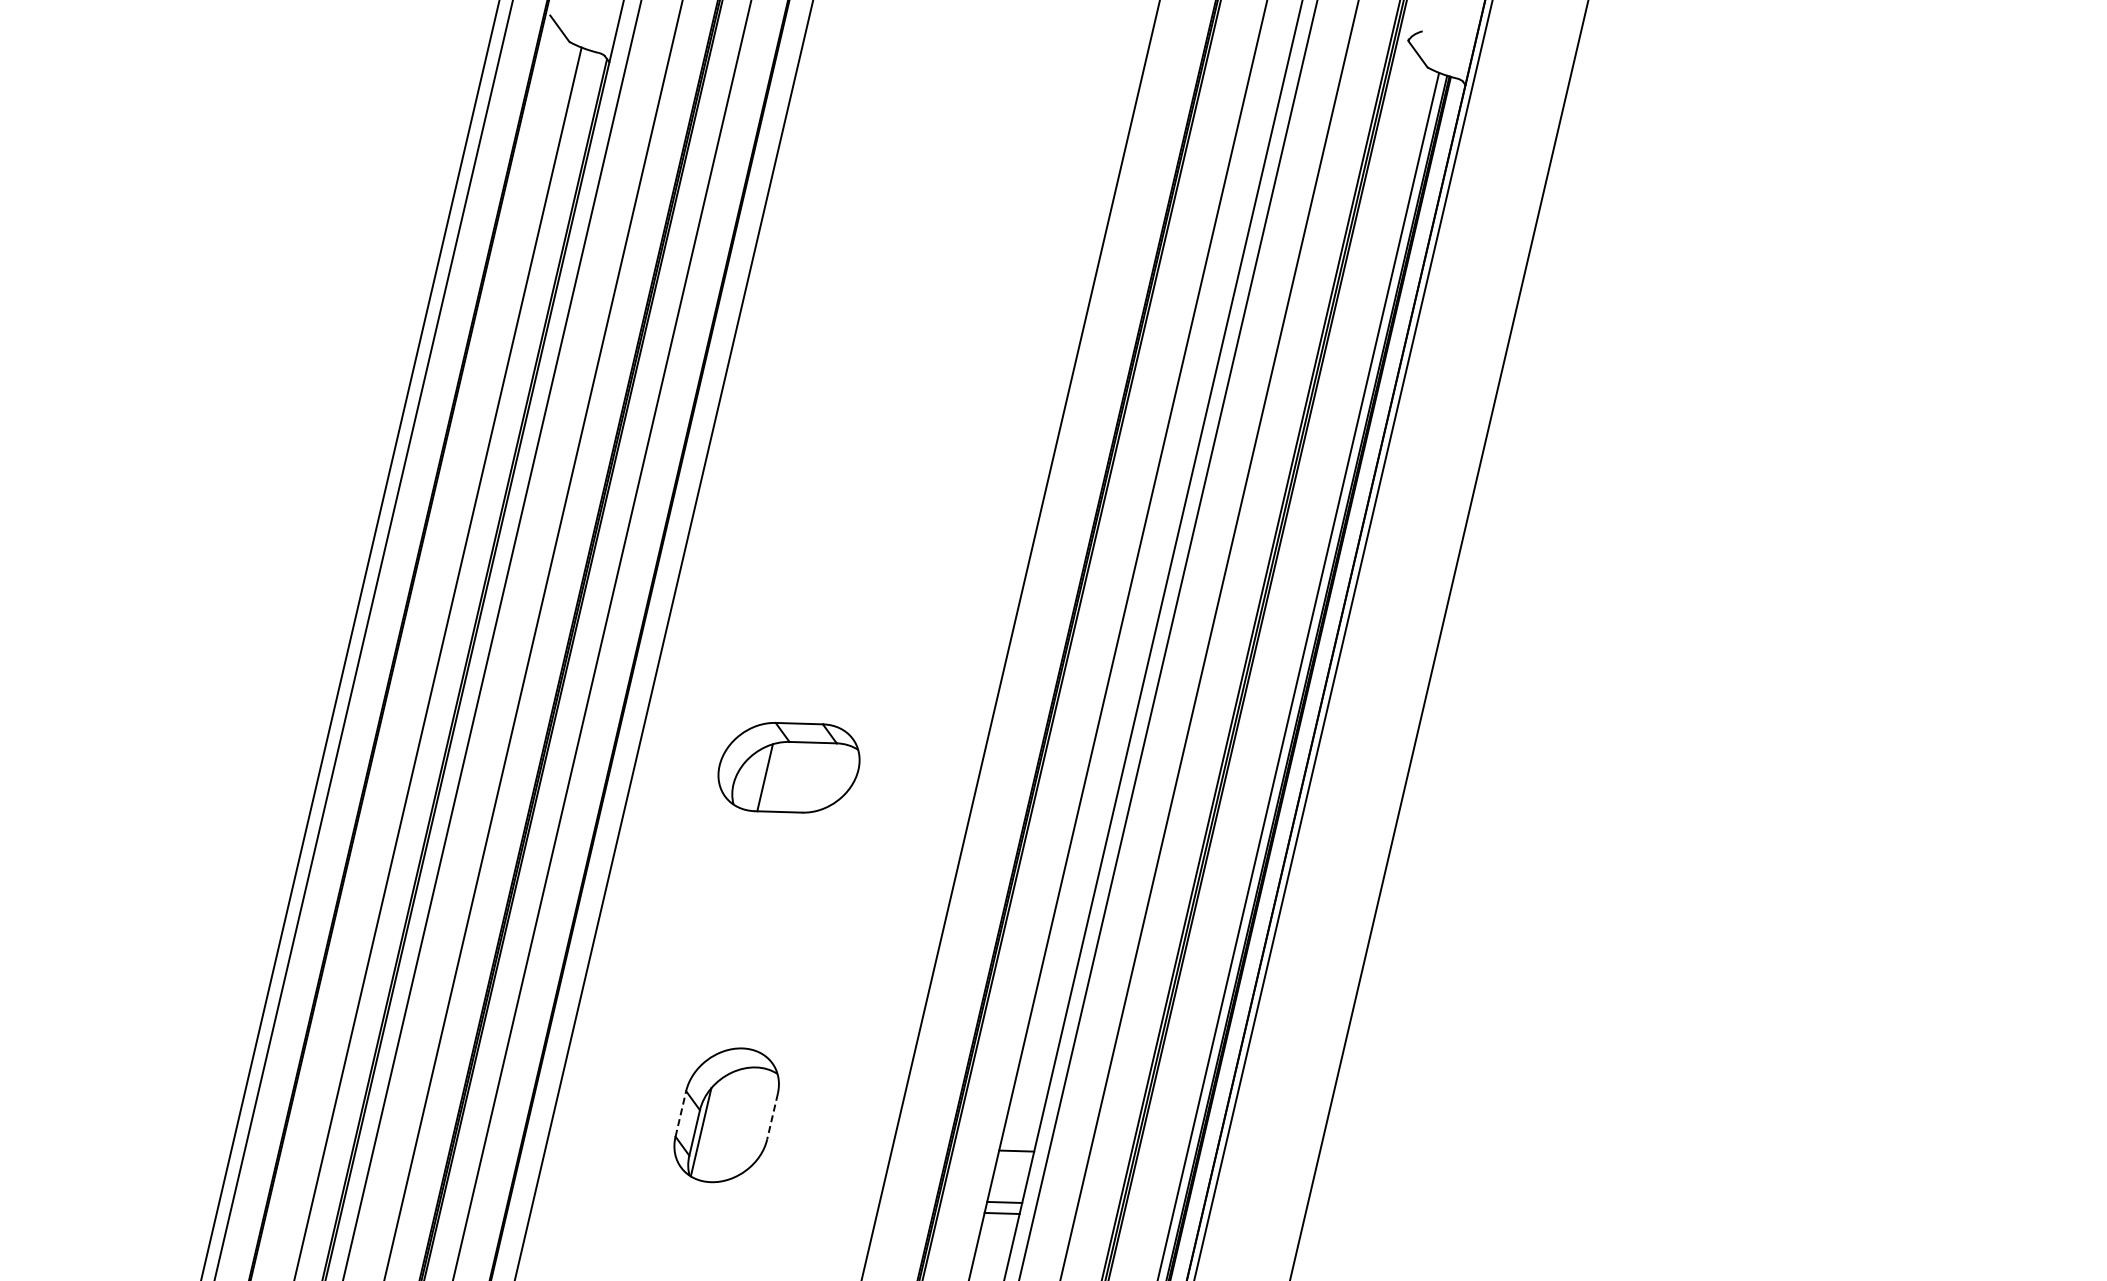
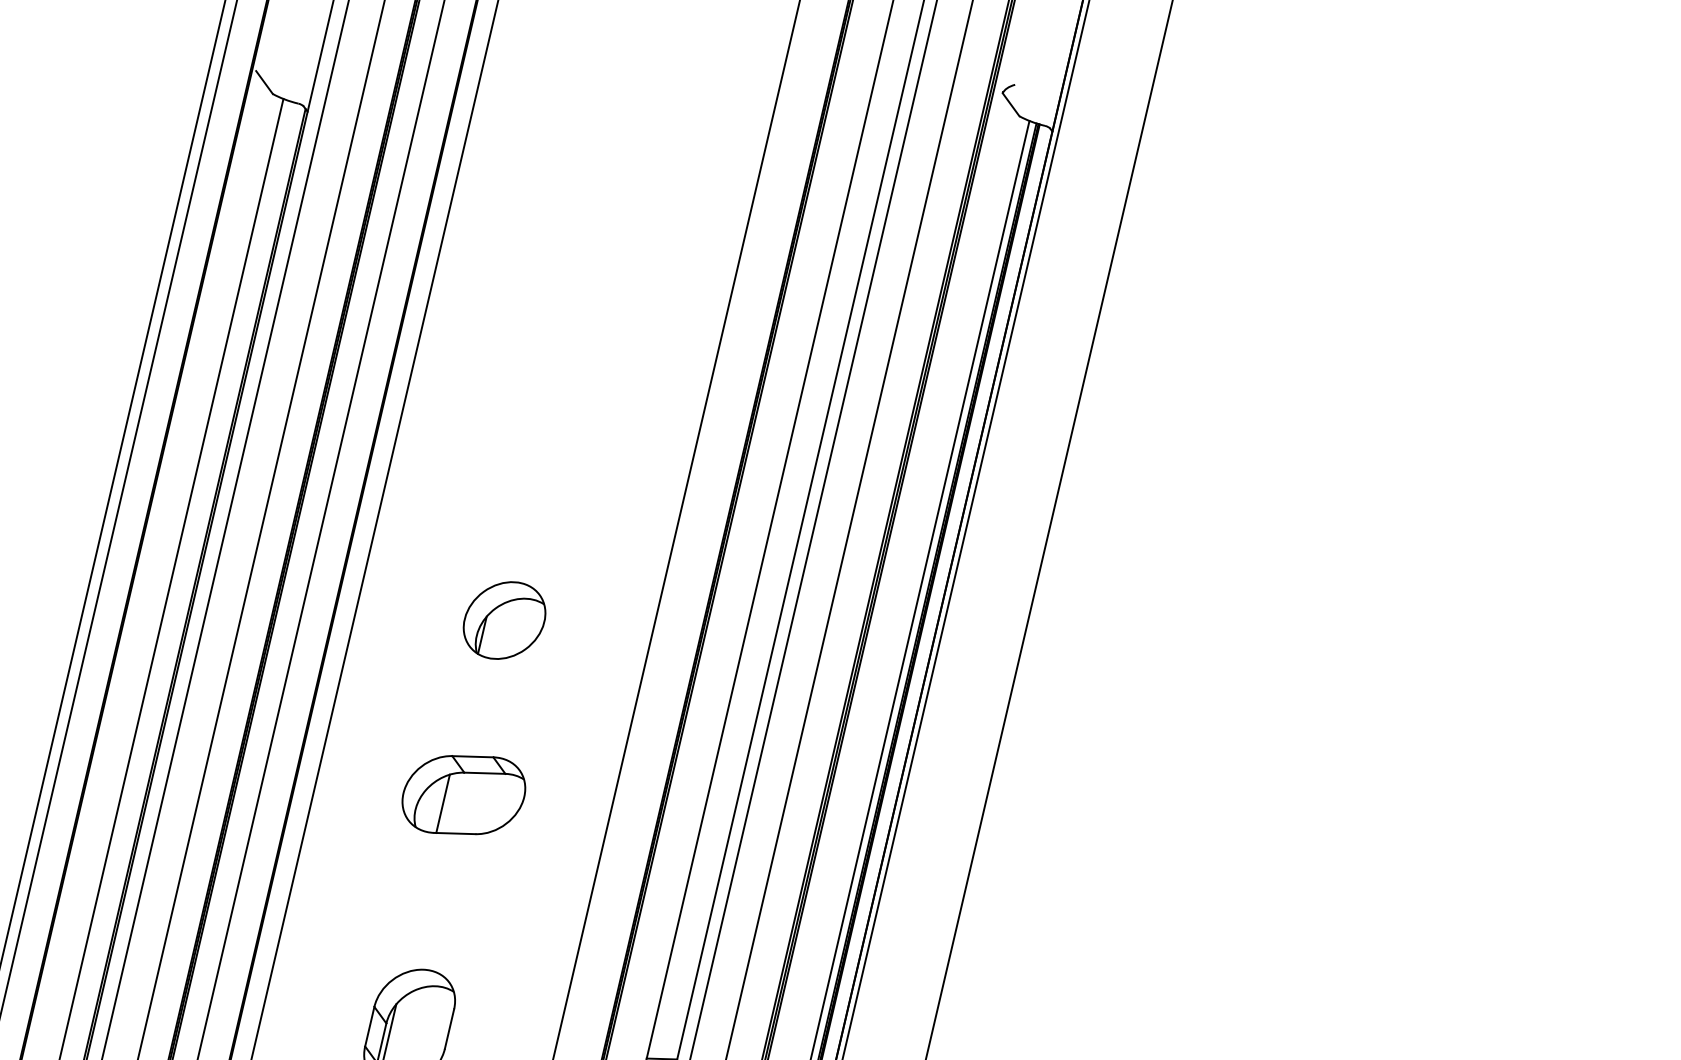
part: (835, 647) -> (504, 620), added
part: (788, 767) -> (463, 794), moved
line: (680, 1113) -> (369, 1026), dashed -> solid
line: (772, 1117) -> (449, 1029), dashed -> solid

